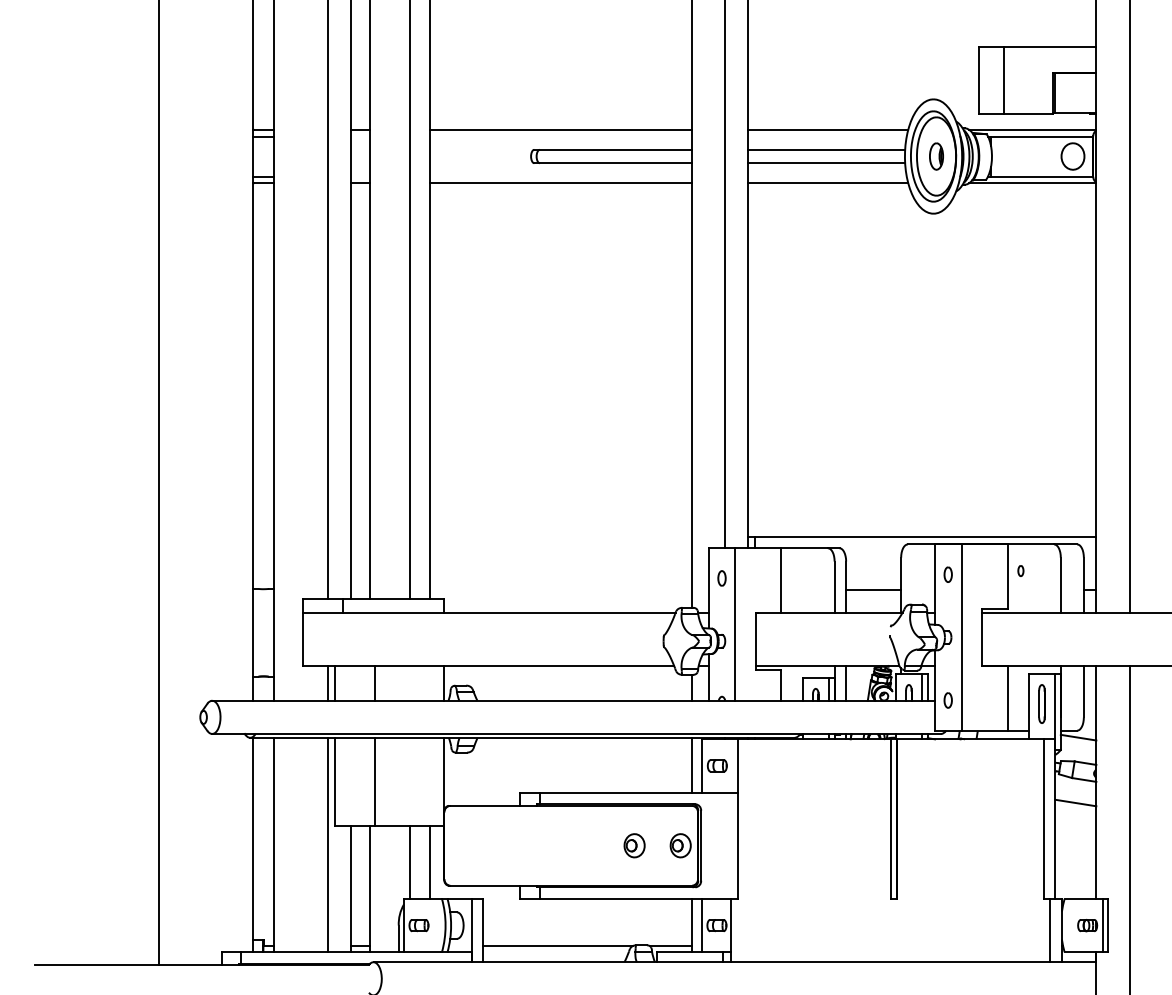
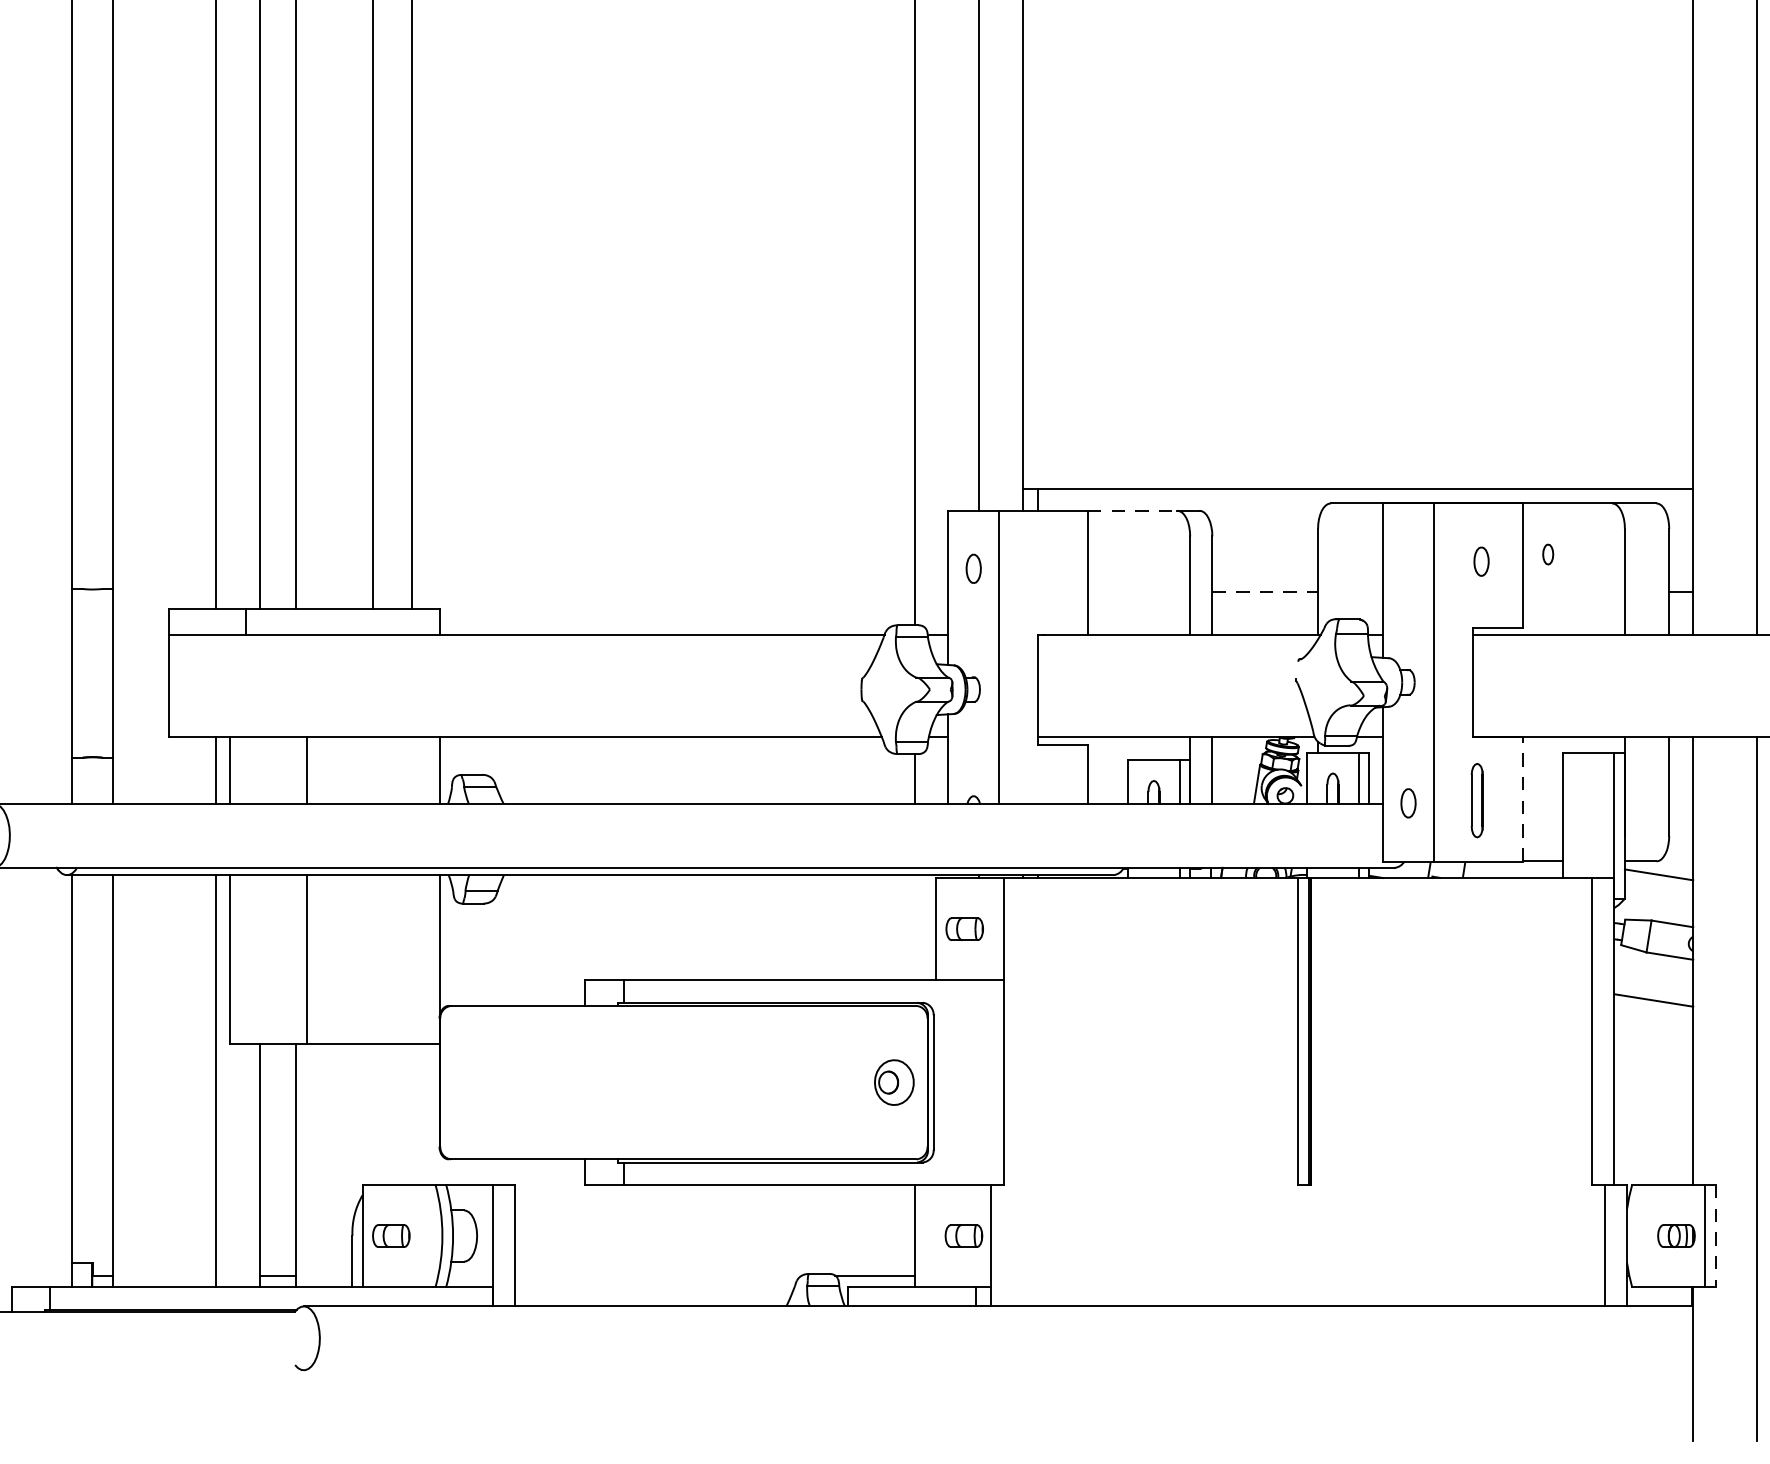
line: (805, 548) -> (1134, 511), solid -> dashed
part: (947, 574) -> (1480, 561), moved
line: (873, 590) -> (1264, 591), solid -> dashed
line: (1007, 697) -> (1522, 797), solid -> dashed
part: (1041, 703) -> (1476, 799), moved
line: (691, 764) -> (915, 926), removed
part: (634, 845) -> (805, 1082), removed
line: (409, 861) -> (373, 1112), removed
line: (429, 861) -> (411, 1112), removed
line: (701, 925) -> (934, 1235), removed
line: (1108, 925) -> (1716, 1235), solid -> dashed
line: (557, 946) -> (657, 1276), removed

